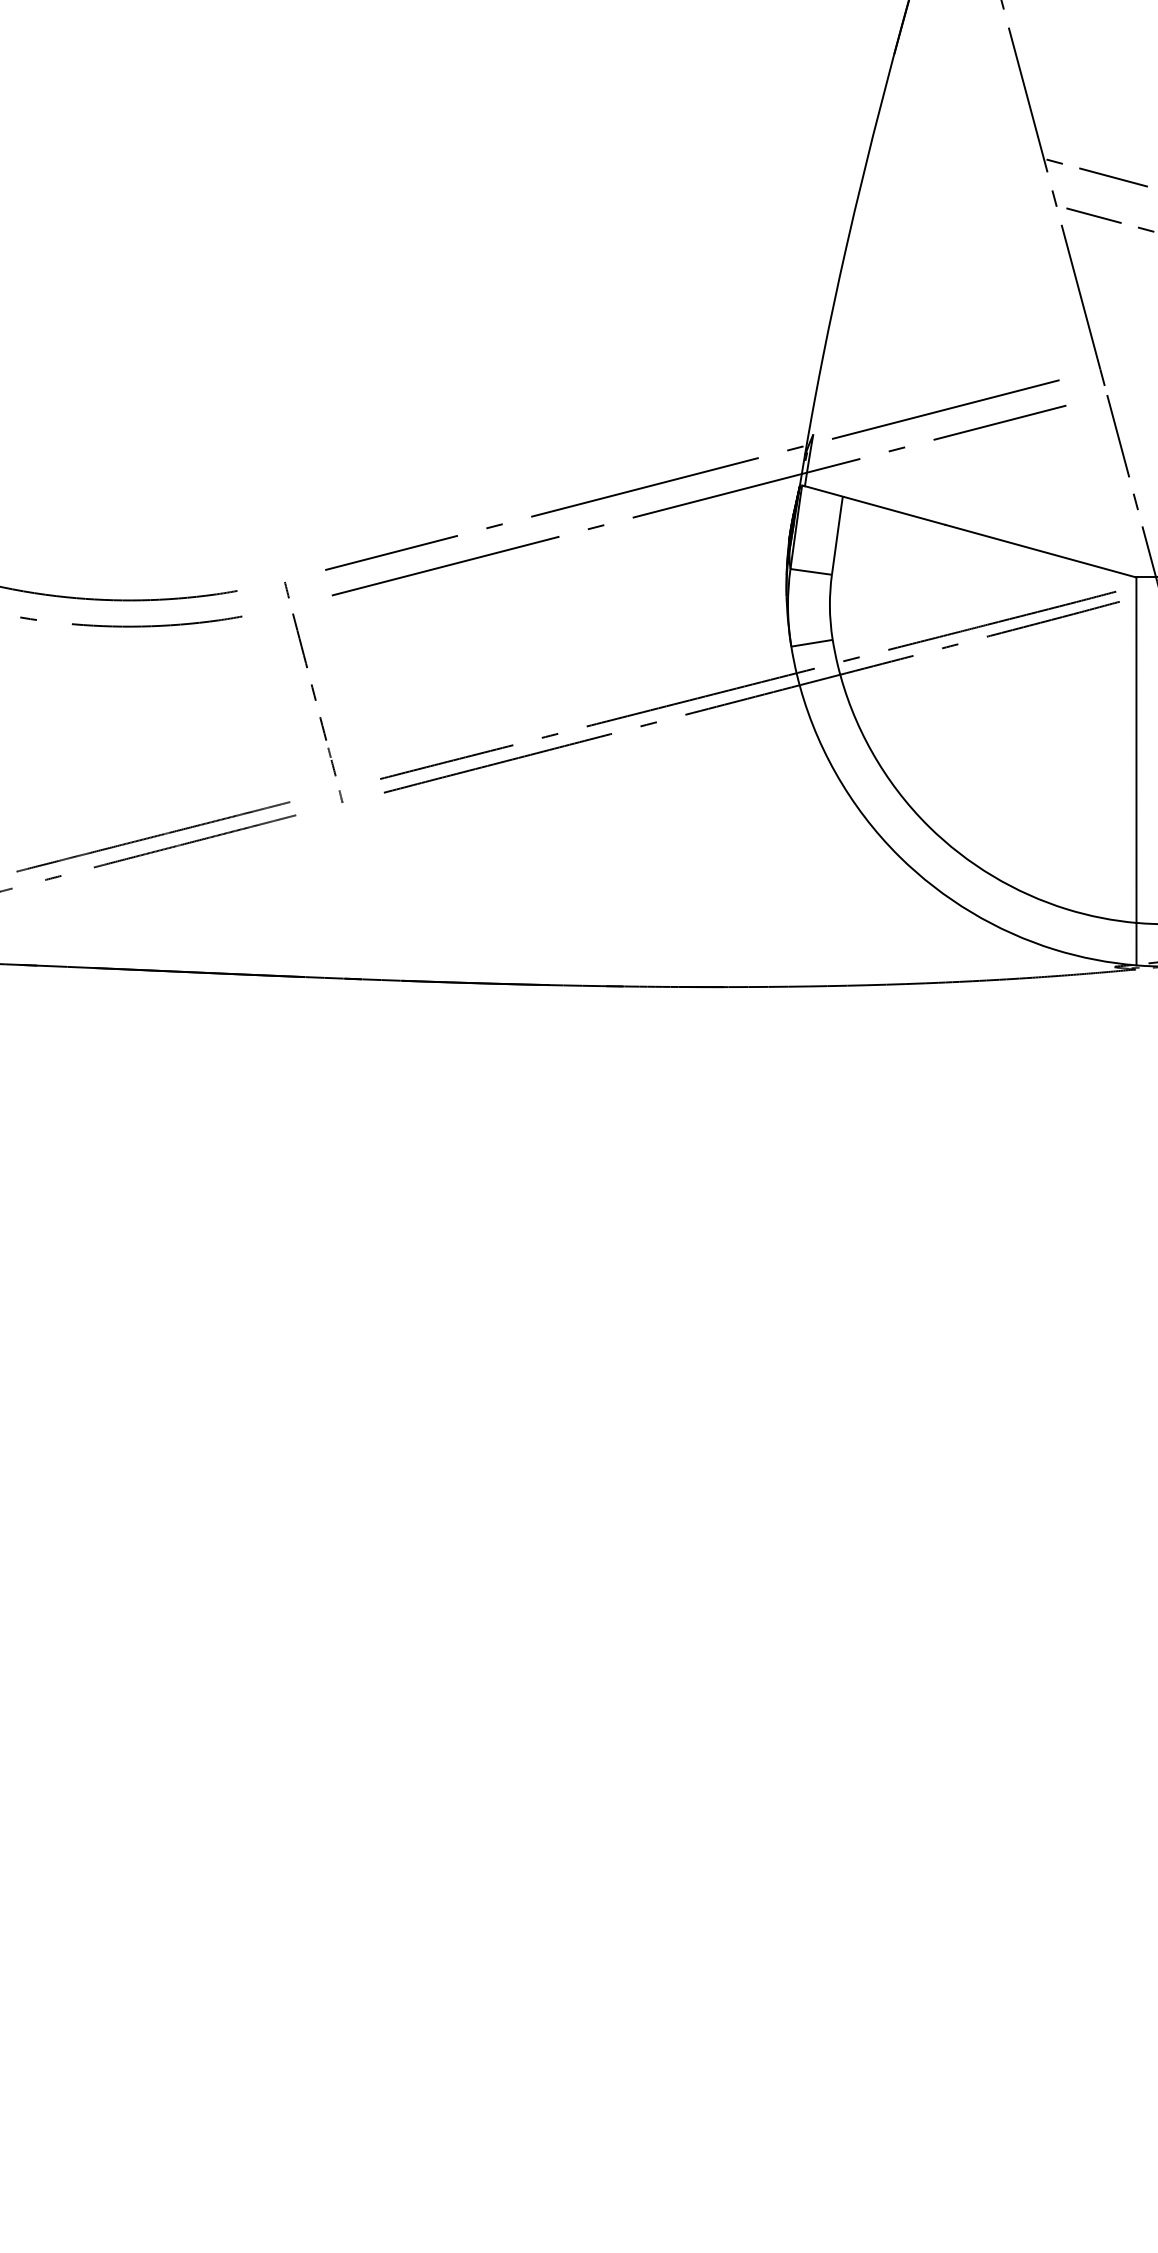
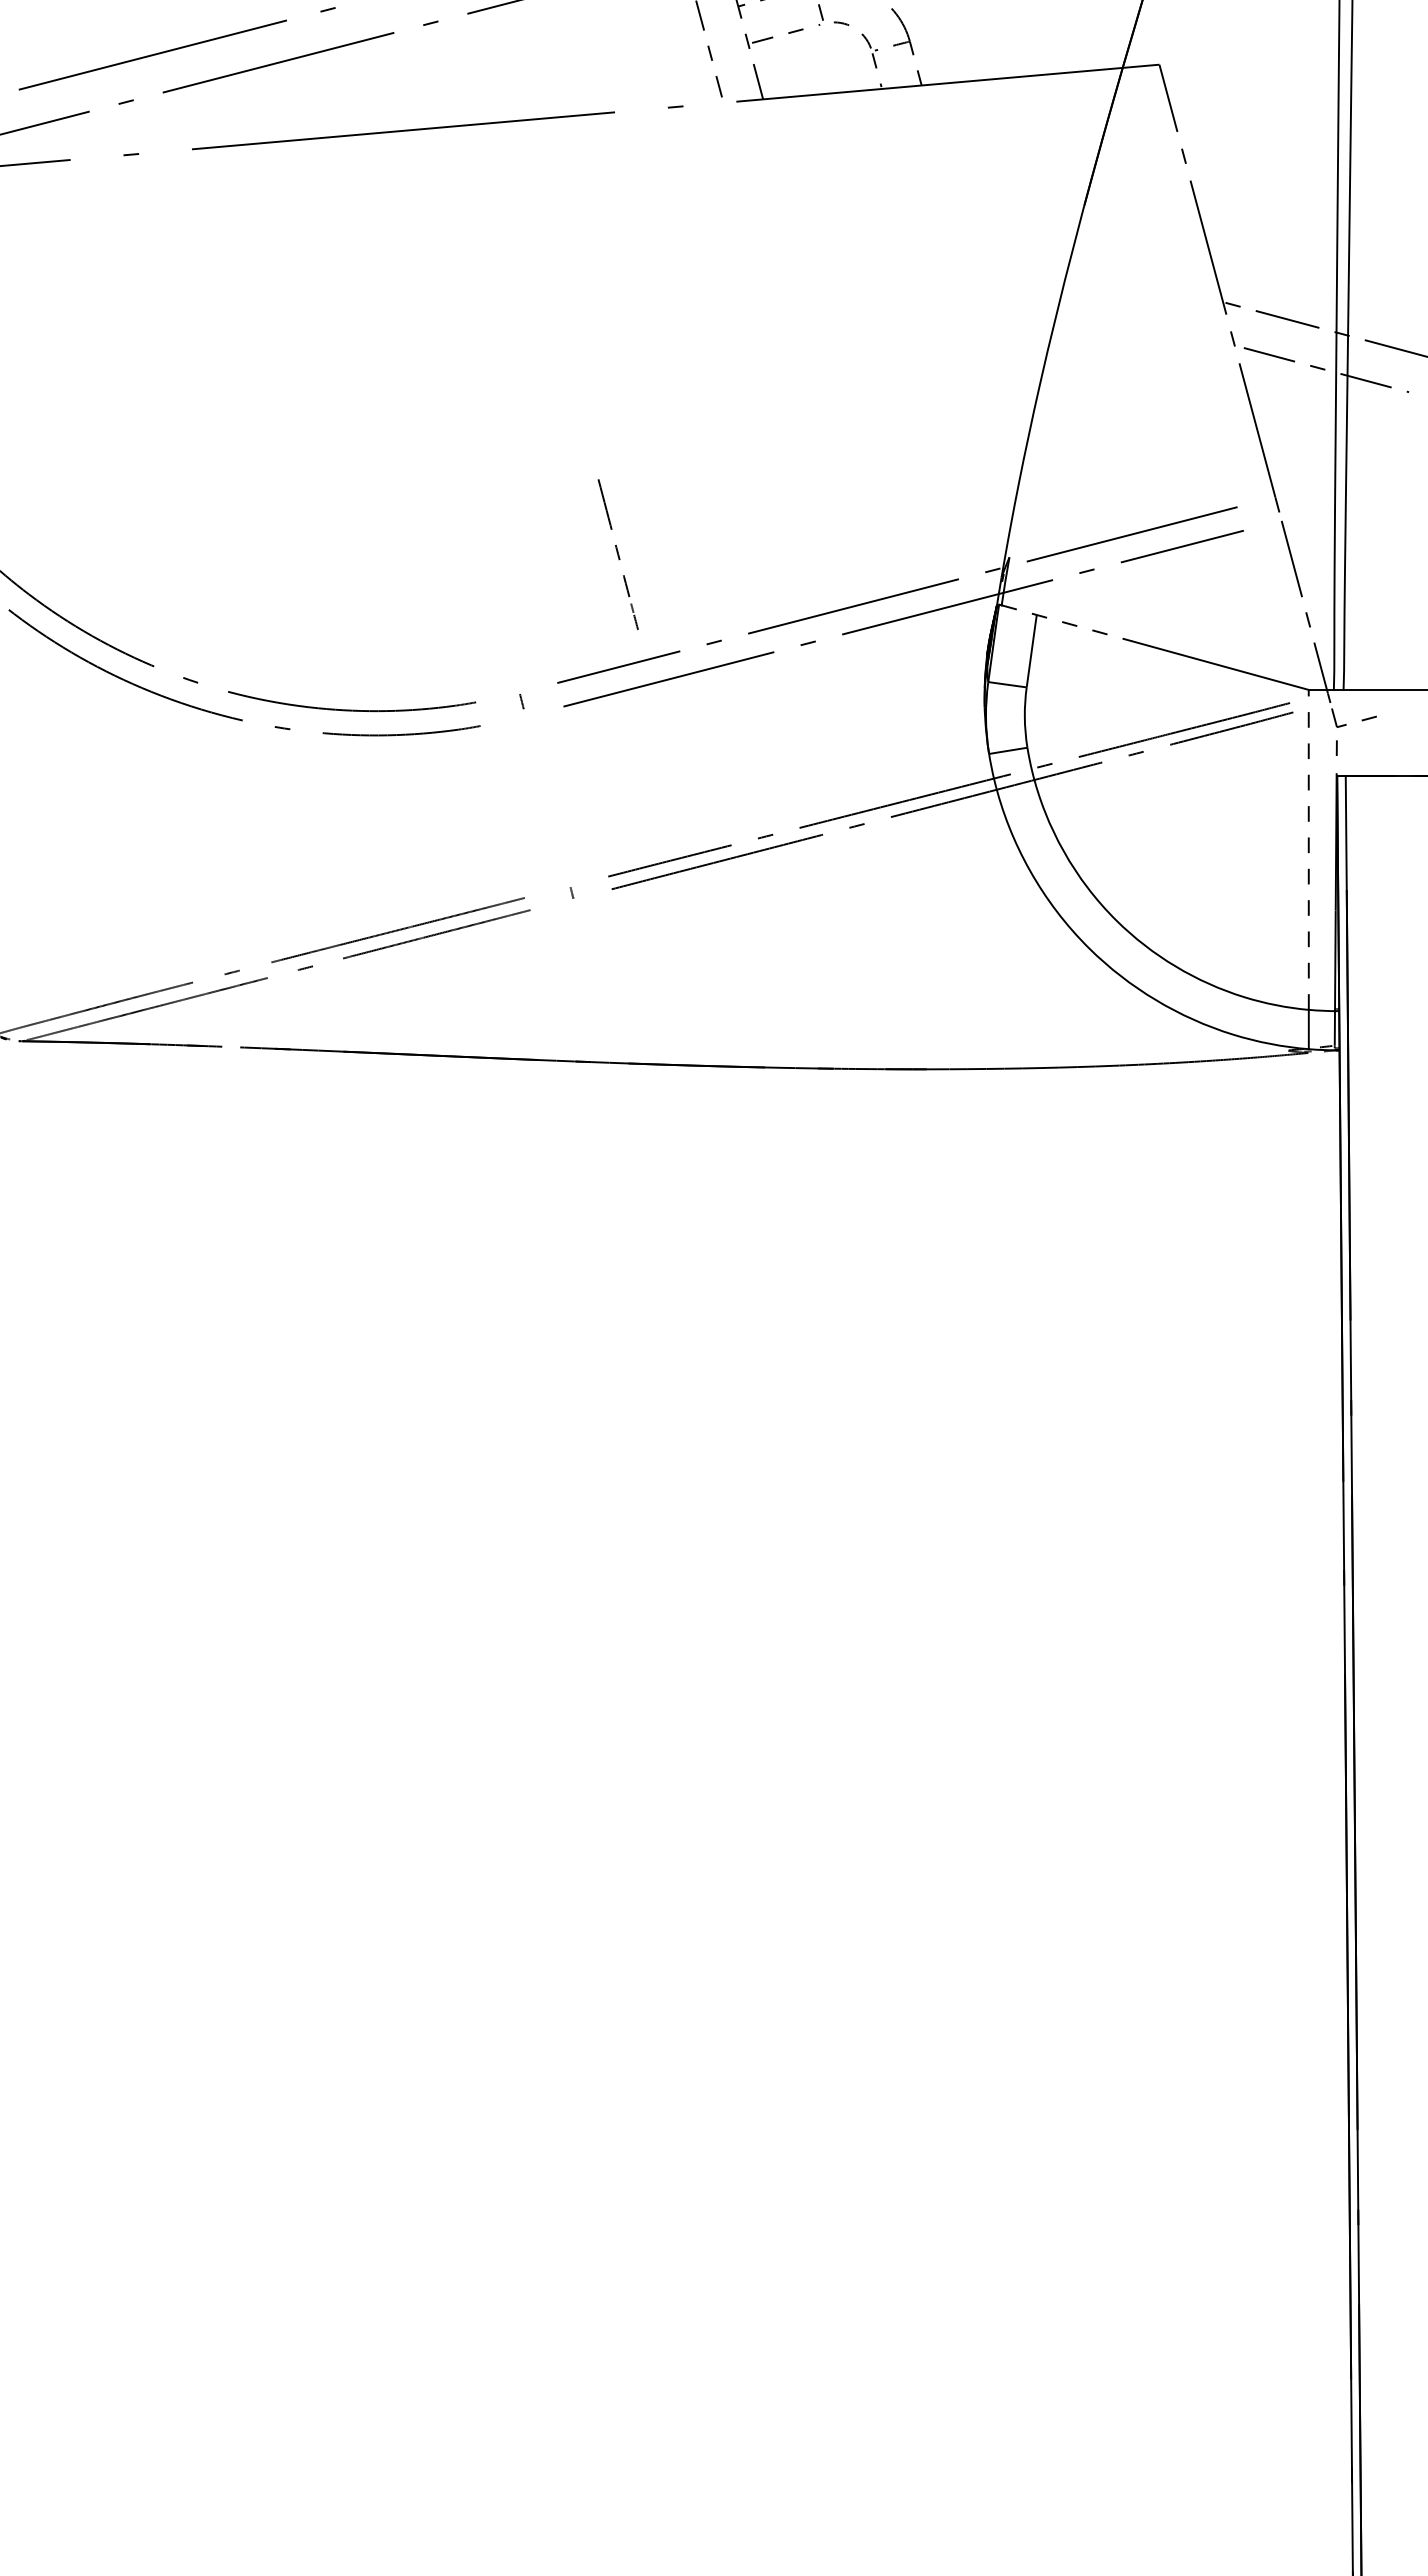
line: (874, 505) -> (1066, 623), solid -> dashed
part: (313, 694) -> (617, 554), moved
line: (1136, 749) -> (1308, 849), solid -> dashed

